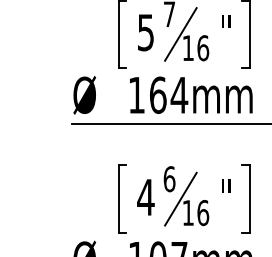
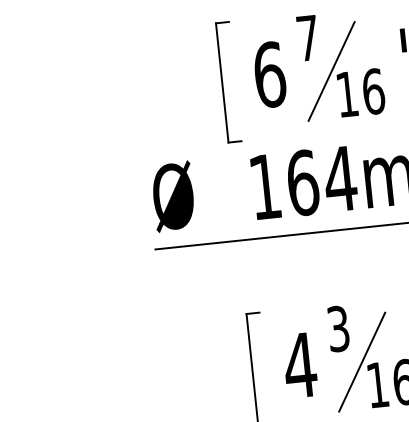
text: (145, 32) -> (268, 74), 5 -> 6
text: (169, 179) -> (338, 329), 6 -> 3

